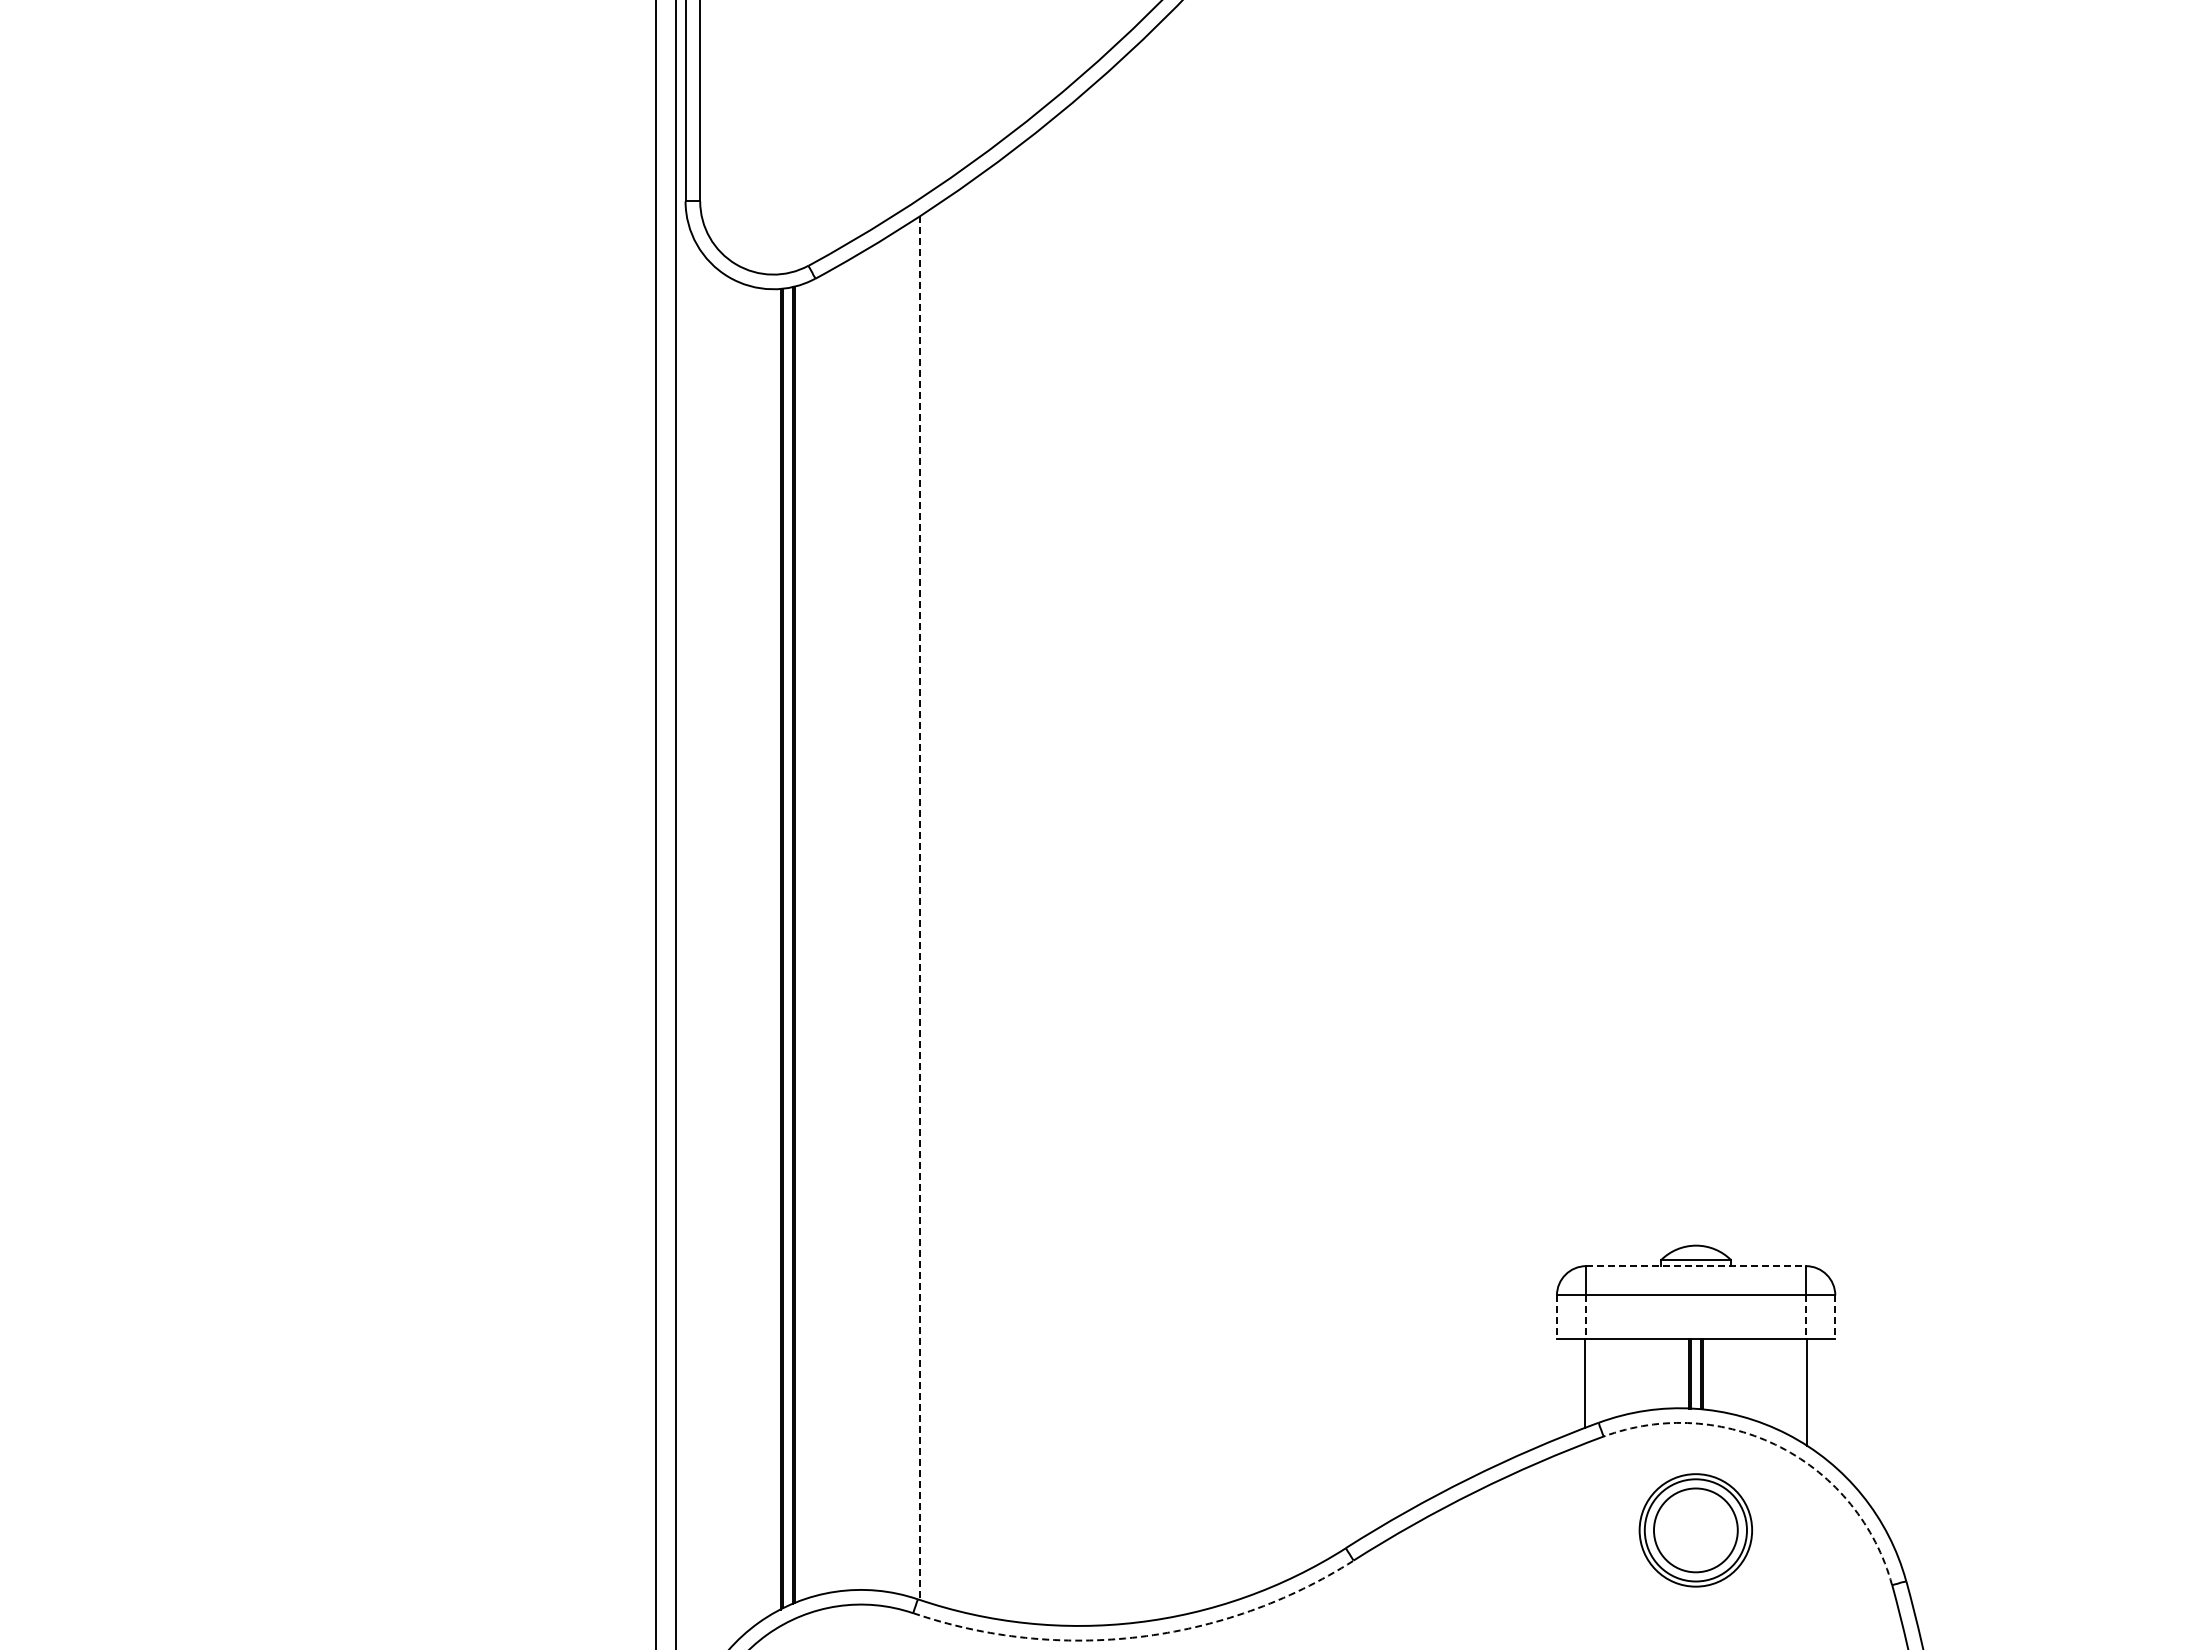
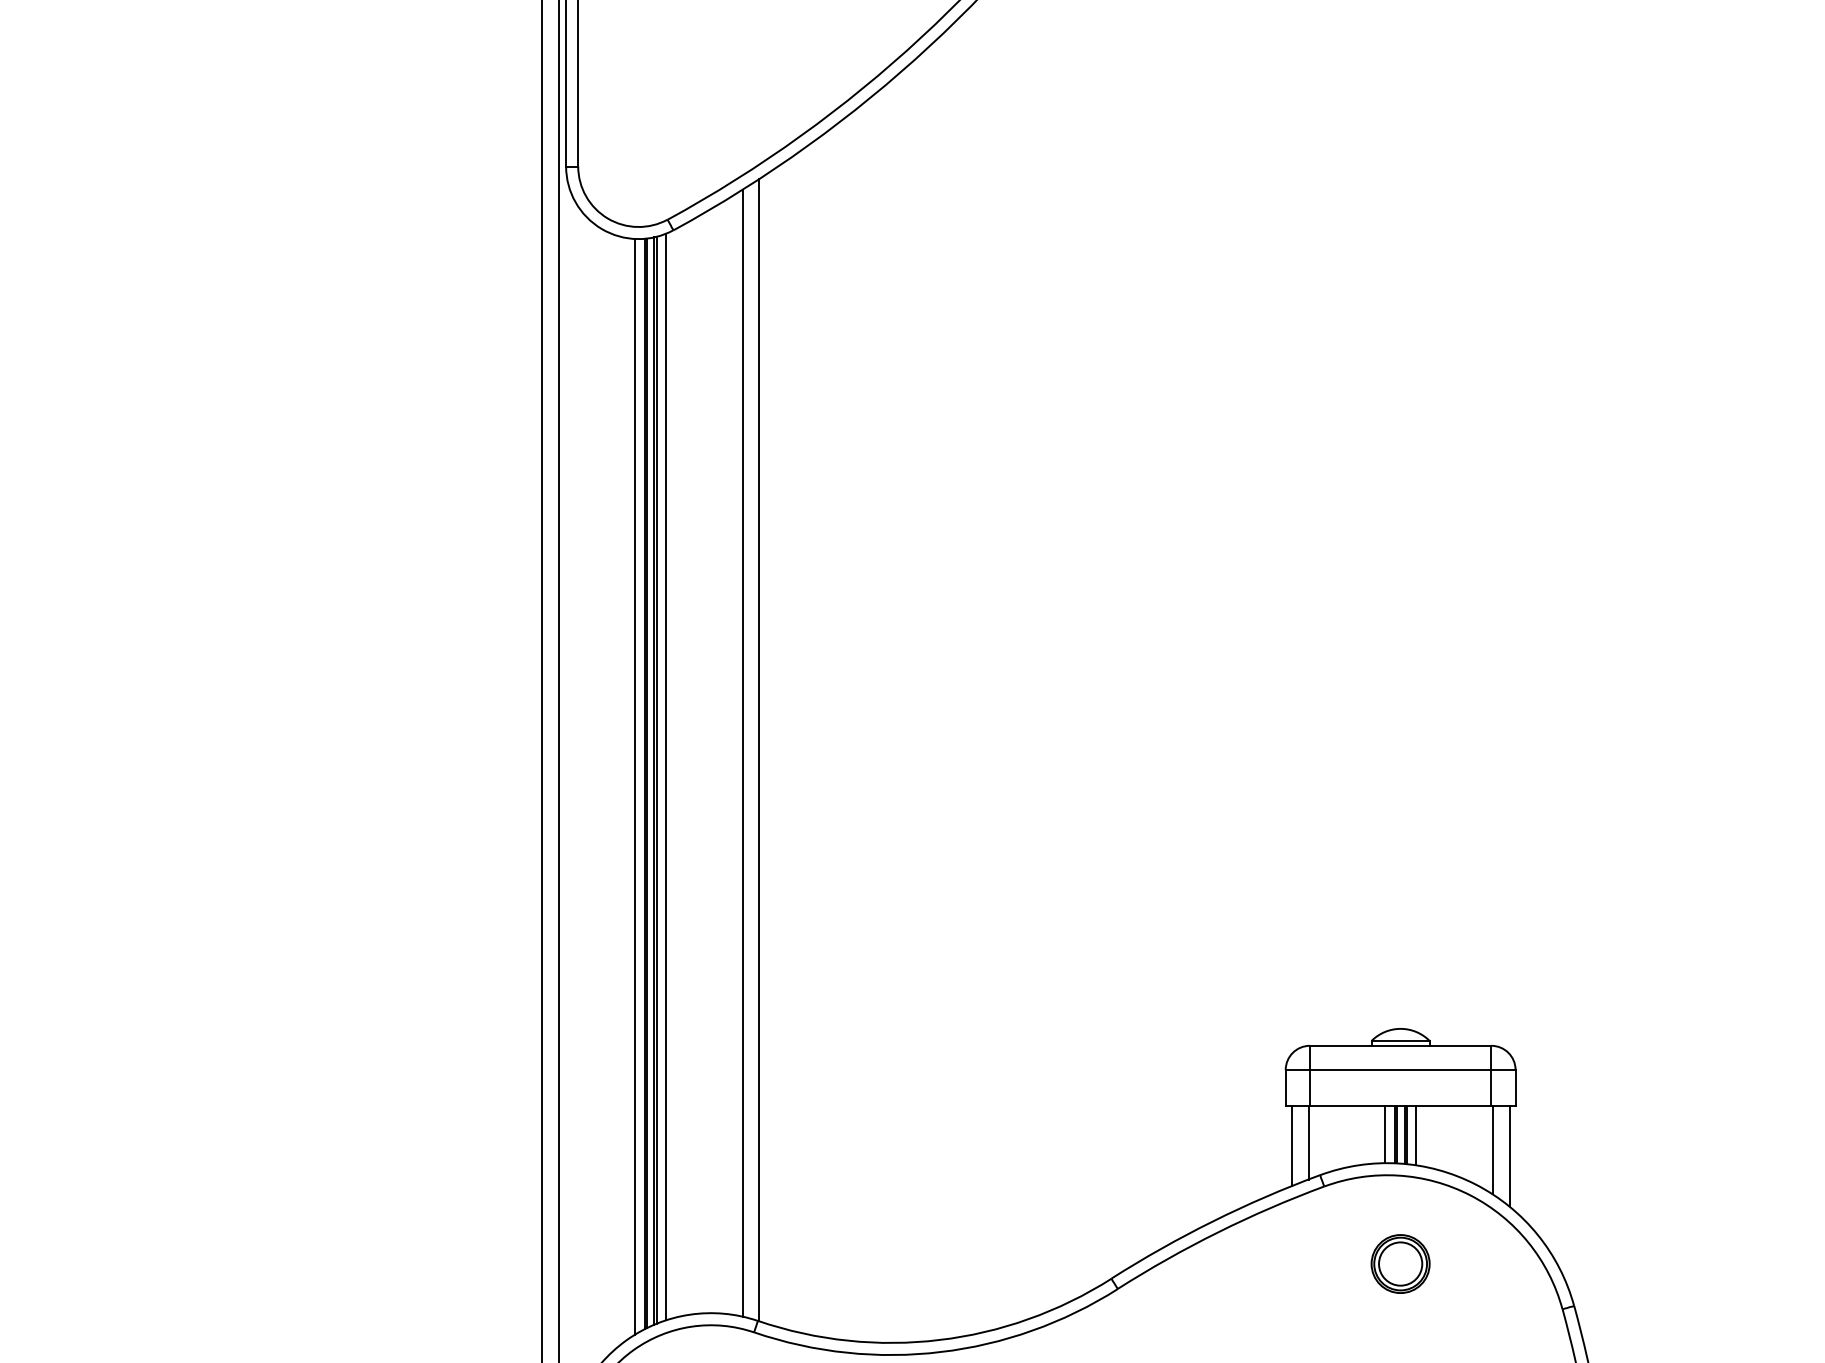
line: (919, 908) -> (759, 750), dashed -> solid
line: (899, 911) -> (742, 752), added
line: (806, 940) -> (665, 776), added
line: (769, 952) -> (635, 786), added
line: (1696, 1266) -> (1400, 1046), dashed -> solid
line: (1556, 1317) -> (1285, 1088), dashed -> solid
line: (1586, 1317) -> (1310, 1088), dashed -> solid
line: (1806, 1317) -> (1491, 1088), dashed -> solid
line: (1835, 1317) -> (1515, 1088), dashed -> solid
line: (1677, 1373) -> (1385, 1134), added
line: (1714, 1374) -> (1415, 1135), added
line: (1564, 1387) -> (1291, 1146), added
line: (1827, 1399) -> (1509, 1155), added
arc: (1780, 1447) -> (1470, 1195), dashed -> solid
part: (1696, 1530) -> (1400, 1264), size x0.62
arc: (1139, 1637) -> (940, 1352), dashed -> solid

